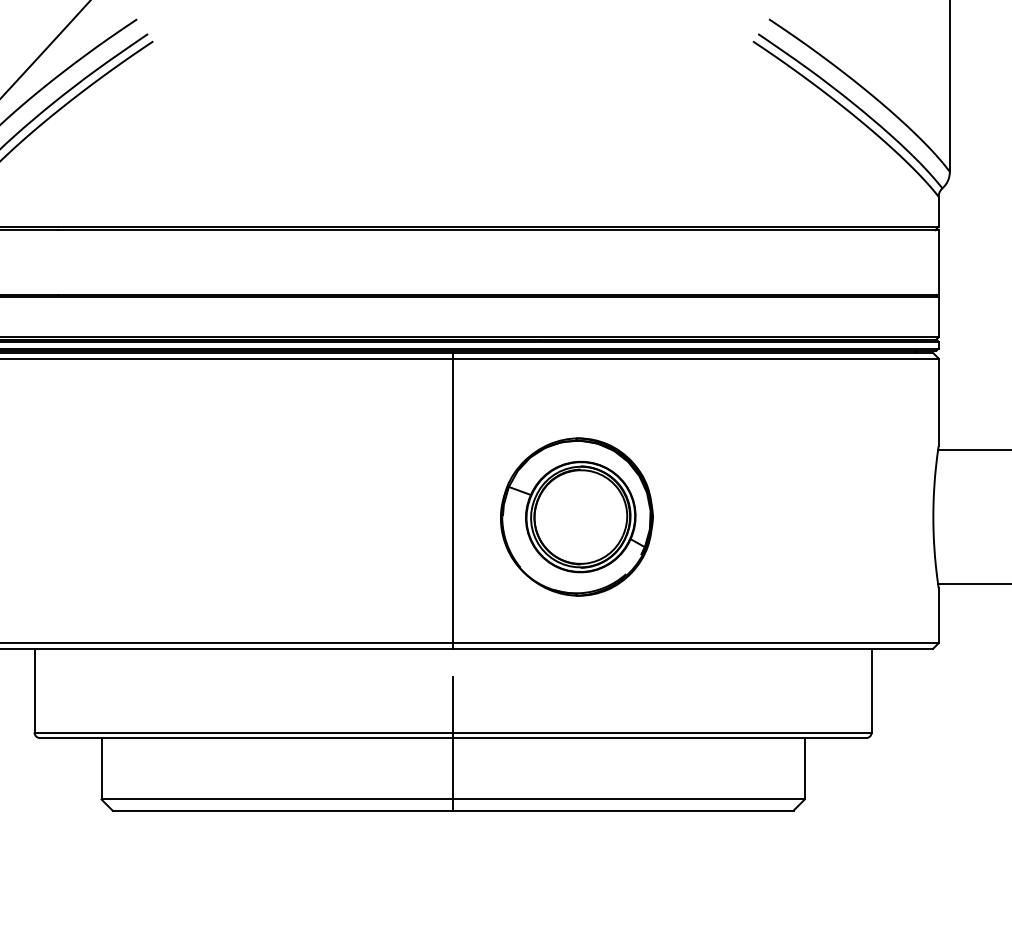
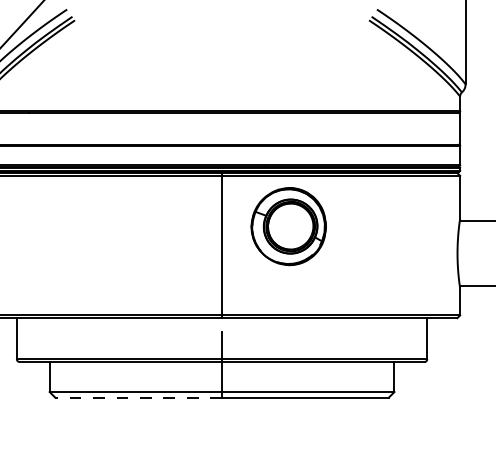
part: (576, 516) -> (288, 226), moved
line: (282, 810) -> (138, 397), solid -> dashed

